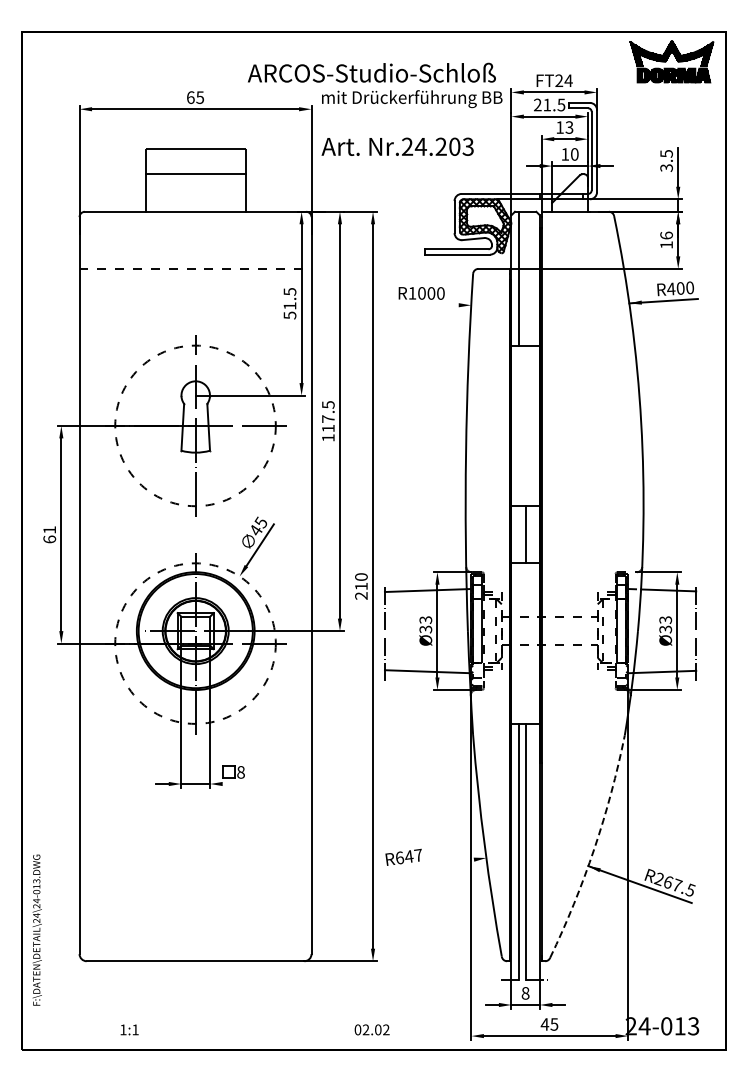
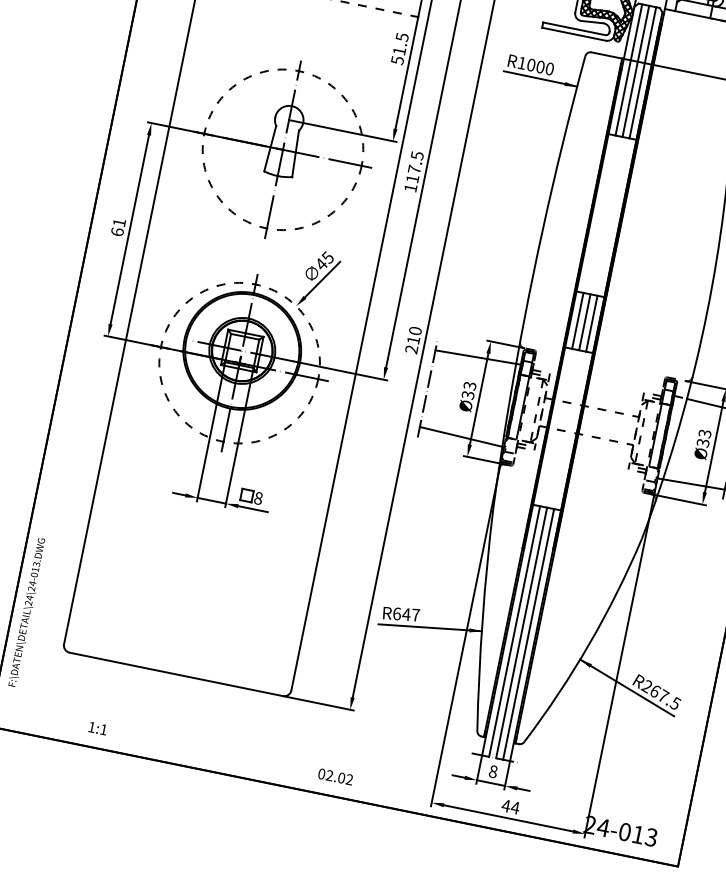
line: (525, 278) -> (635, 71), added
line: (532, 278) -> (642, 72), added
line: (433, 304) -> (540, 78), added
line: (518, 534) -> (577, 320), added
line: (532, 534) -> (591, 323), added
line: (237, 784) -> (252, 509), added
arc: (594, 848) -> (589, 643), dashed -> solid
line: (532, 851) -> (528, 634), added
line: (434, 864) -> (429, 627), added
text: (554, 1024) -> (515, 807), 45 -> 44

